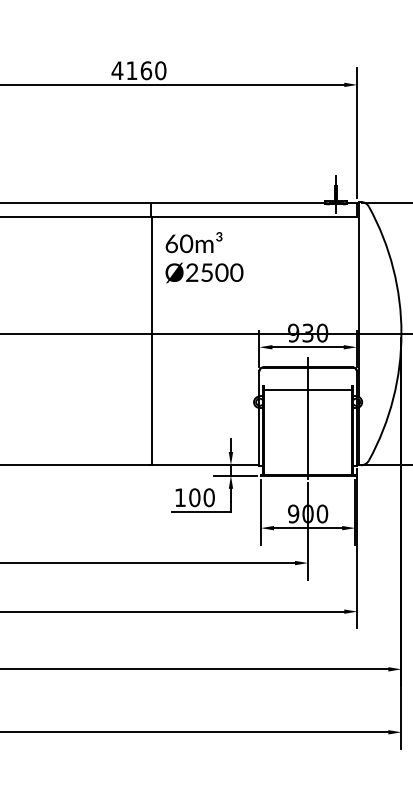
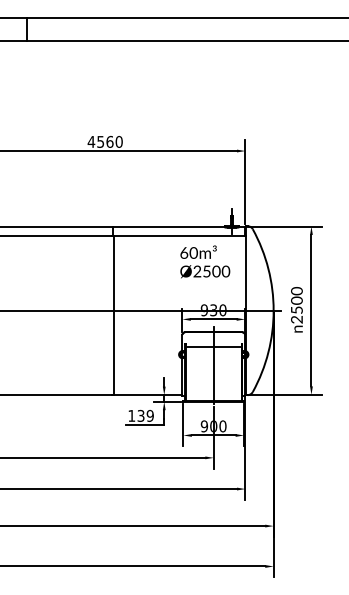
text: (131, 70) -> (100, 141), 4160 -> 4560
text: (204, 257) -> (205, 261), moved
text: (201, 497) -> (145, 415), 100 -> 139

